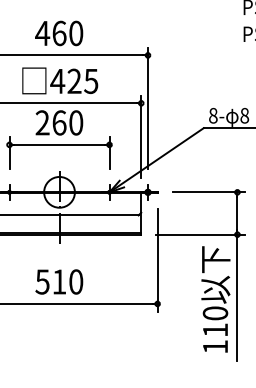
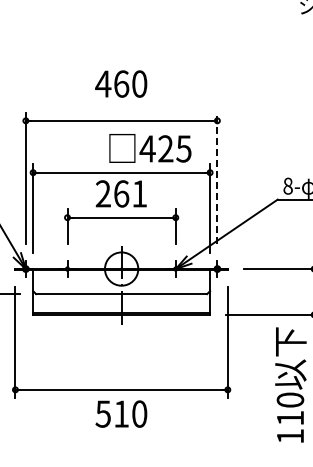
text: (59, 32) -> (121, 83), moved
text: (60, 80) -> (150, 148), moved
line: (148, 108) -> (217, 178), solid -> dashed
text: (76, 122) -> (139, 193), 260 -> 261
text: (59, 281) -> (121, 413), moved

